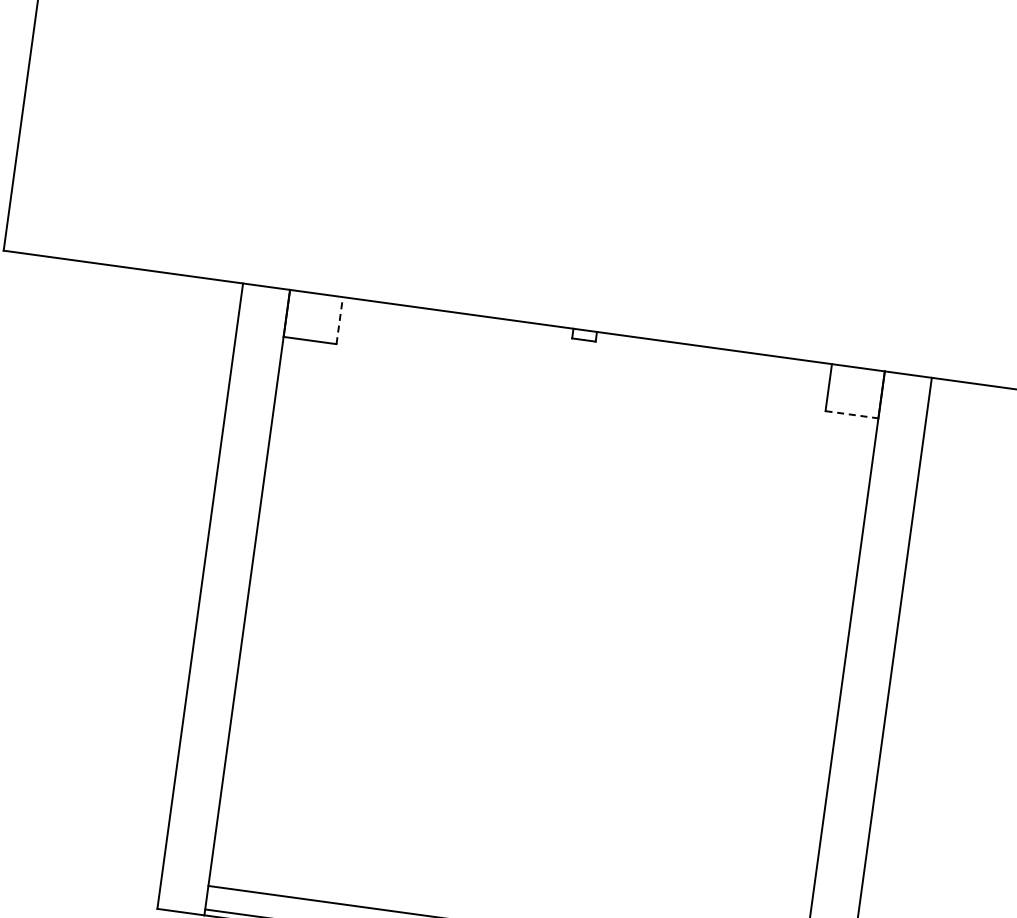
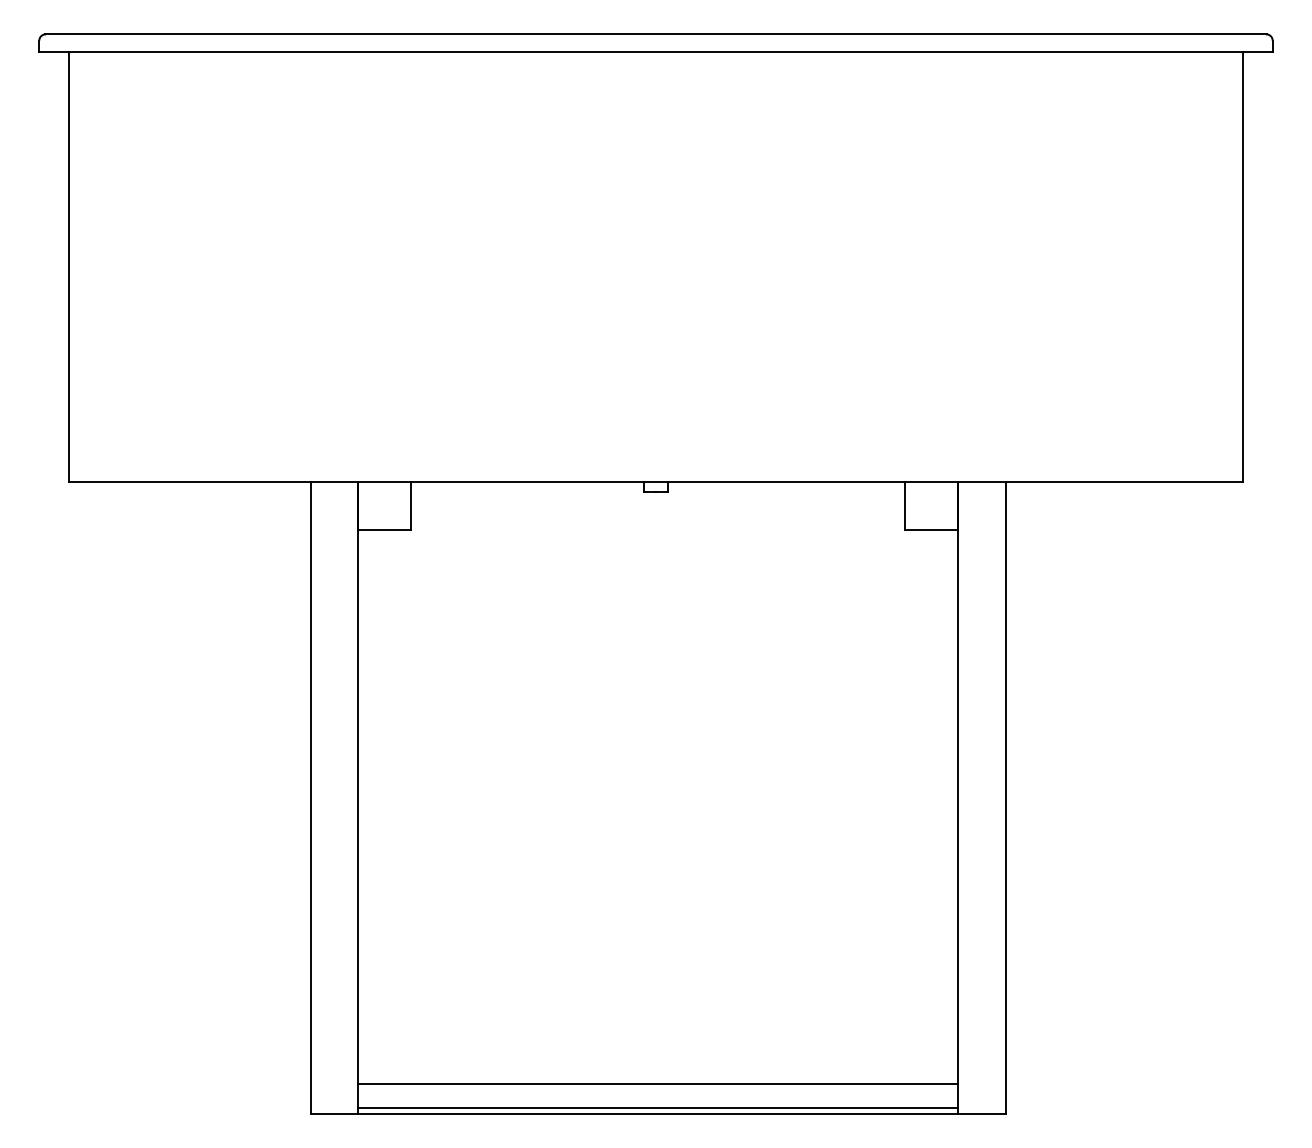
line: (339, 321) -> (411, 506), dashed -> solid
line: (851, 414) -> (931, 529), dashed -> solid

